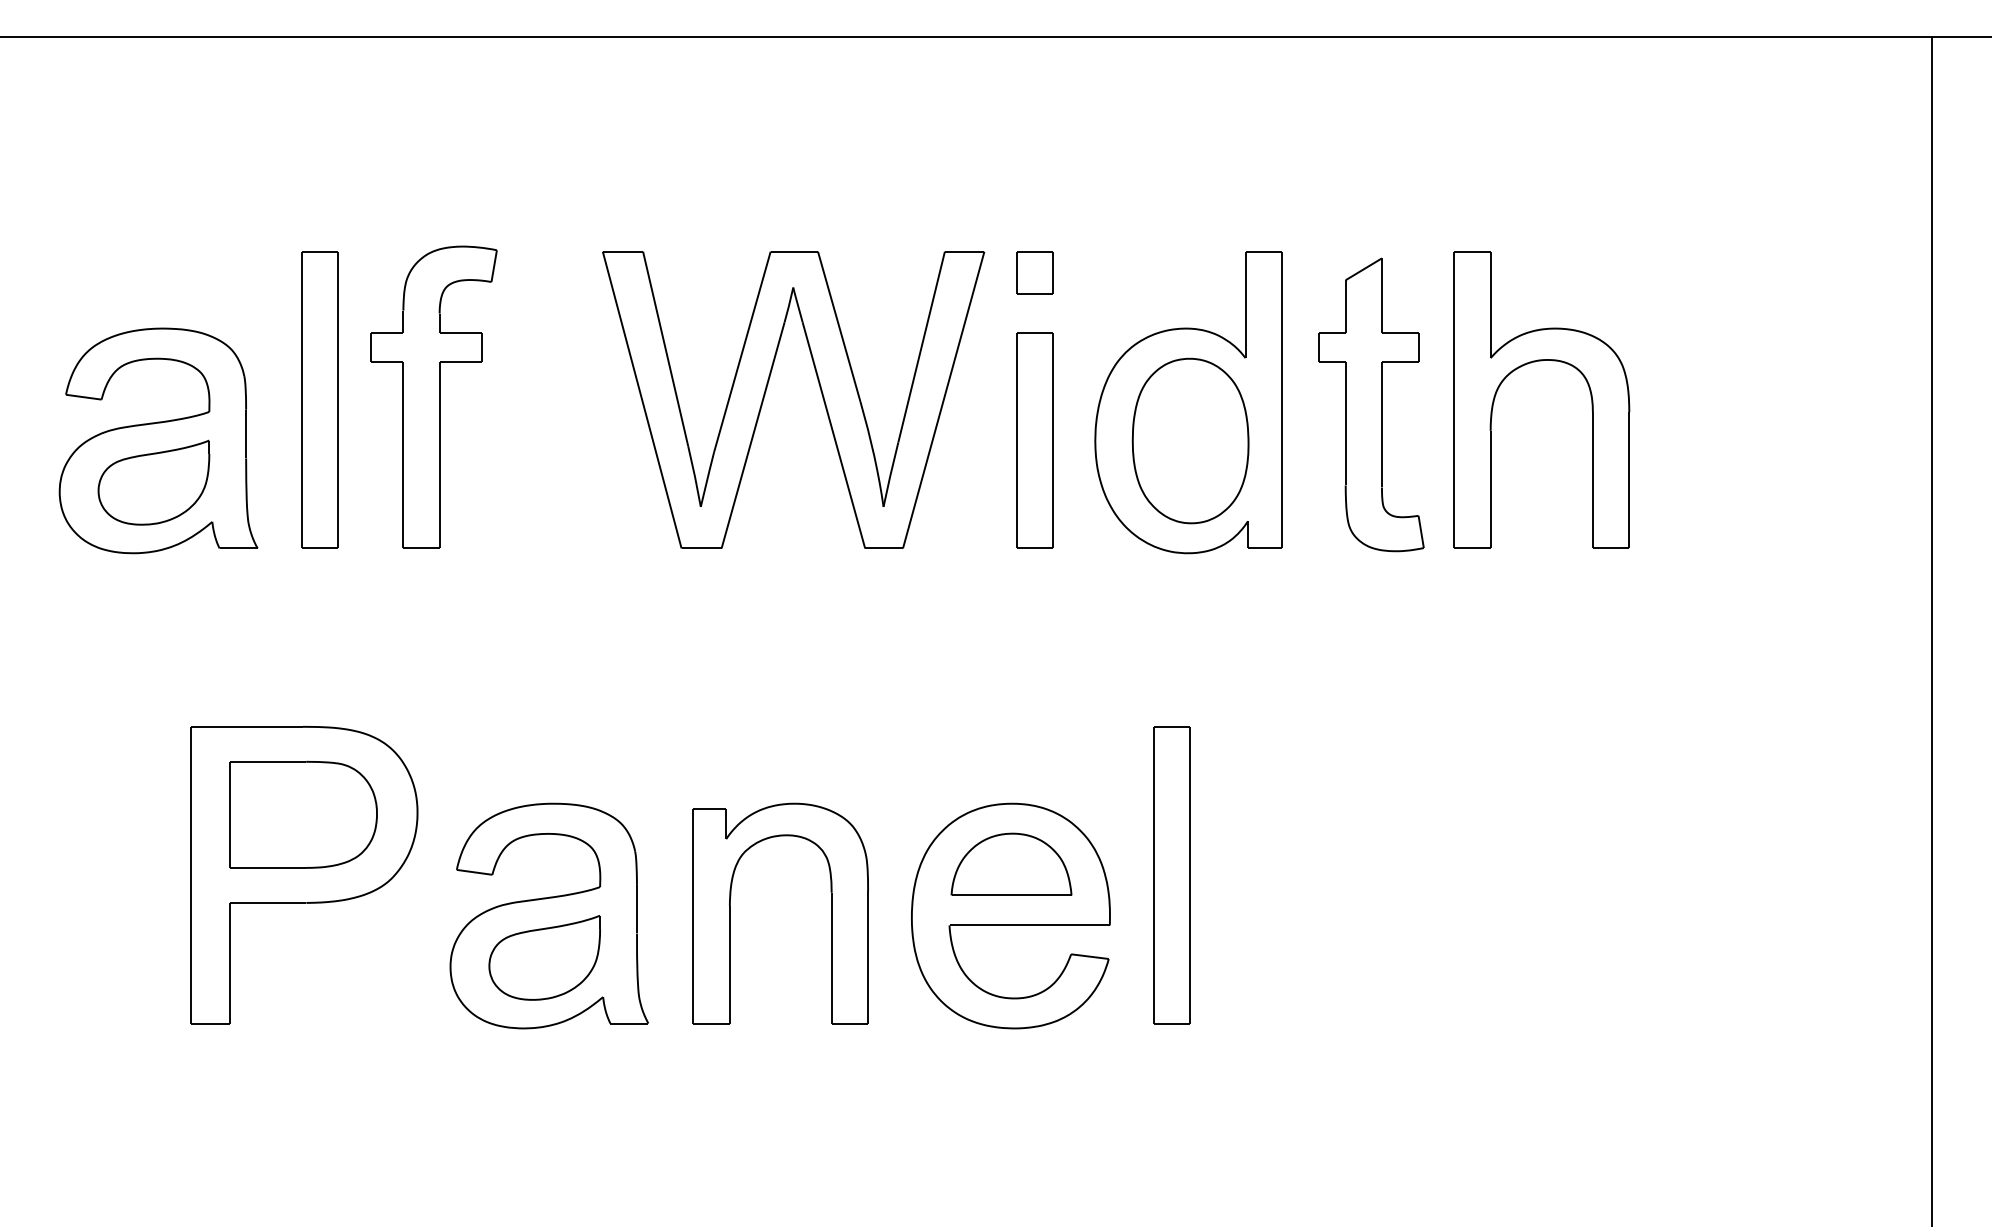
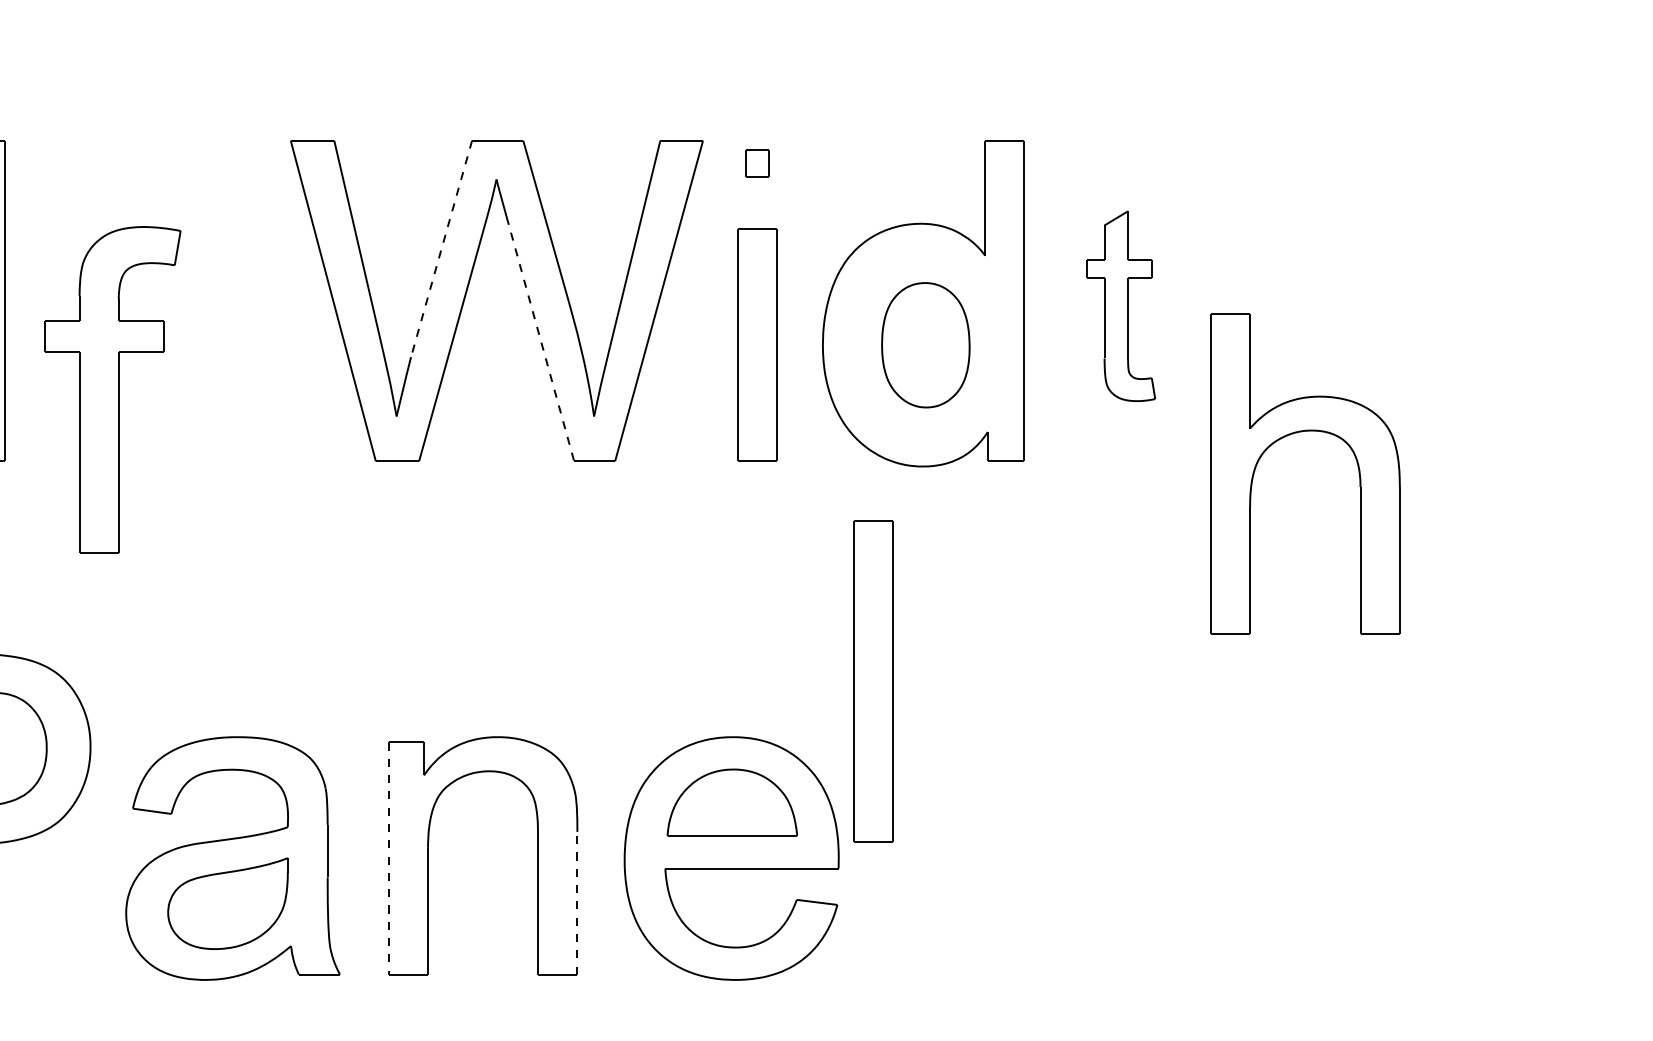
part: (1034, 272) -> (757, 163), size x0.6
line: (742, 352) -> (441, 249), solid -> dashed
part: (1528, 364) -> (1290, 435), moved
part: (433, 396) -> (112, 388), moved
part: (1371, 404) -> (1121, 305), size x0.6
line: (834, 435) -> (541, 339), solid -> dashed
part: (1190, 440) -> (925, 344), size x0.7
part: (1171, 875) -> (872, 681), moved
line: (693, 916) -> (388, 859), solid -> dashed
line: (868, 956) -> (577, 902), solid -> dashed

